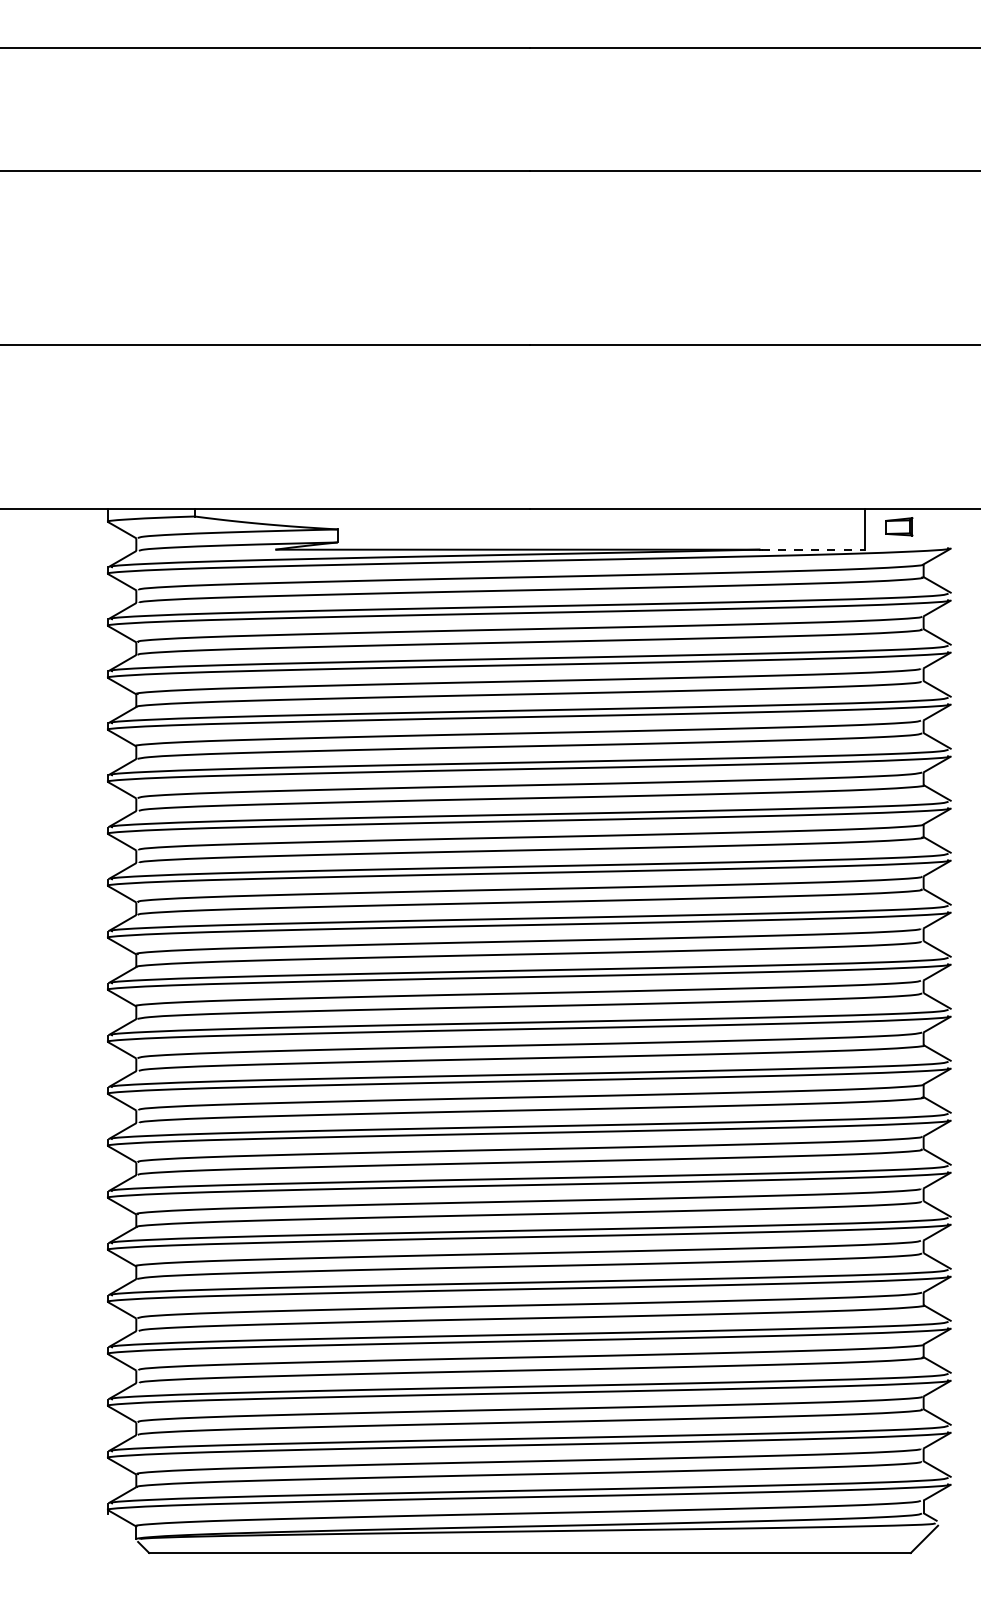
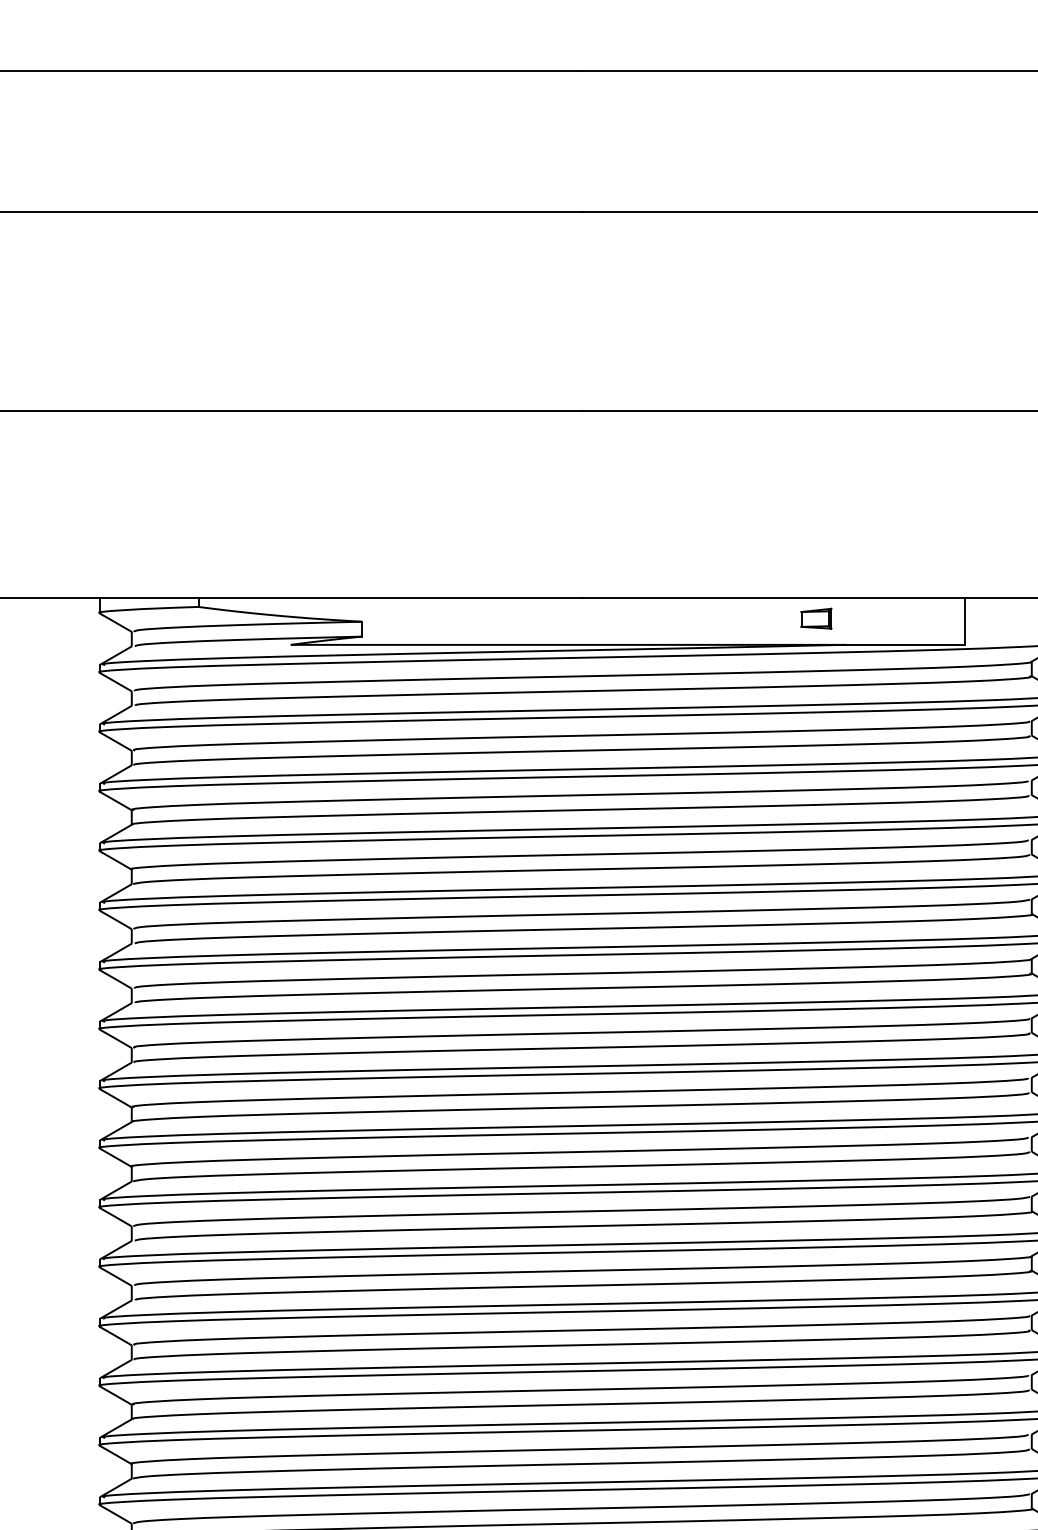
part: (899, 526) -> (816, 618), moved
line: (813, 549) -> (905, 644), dashed -> solid

